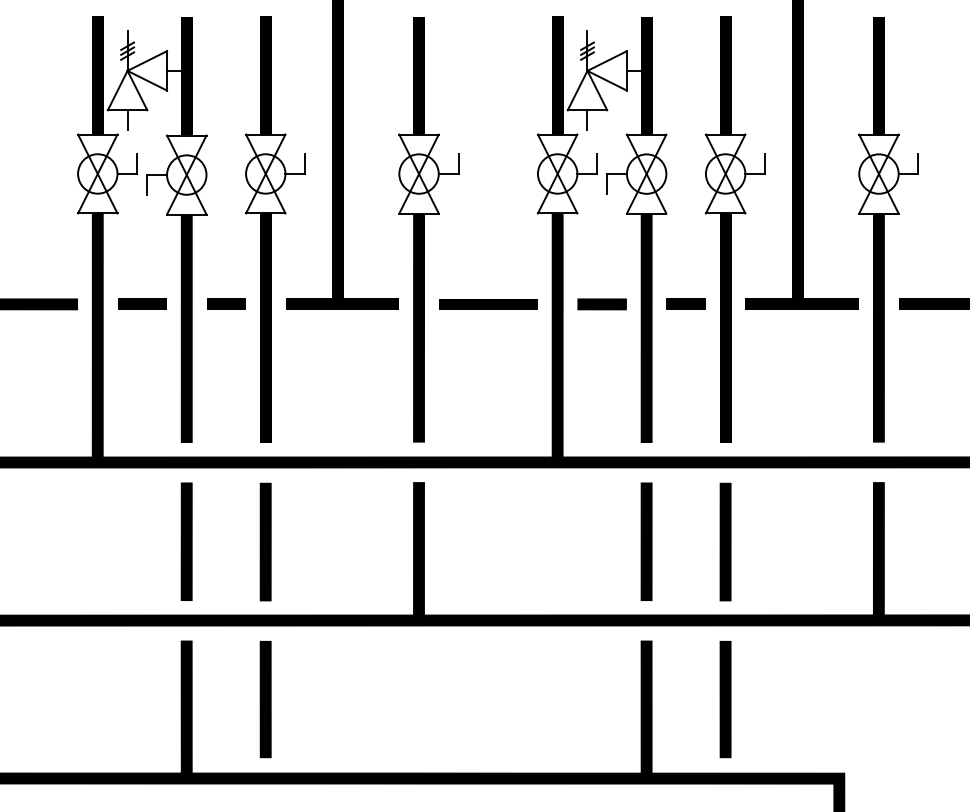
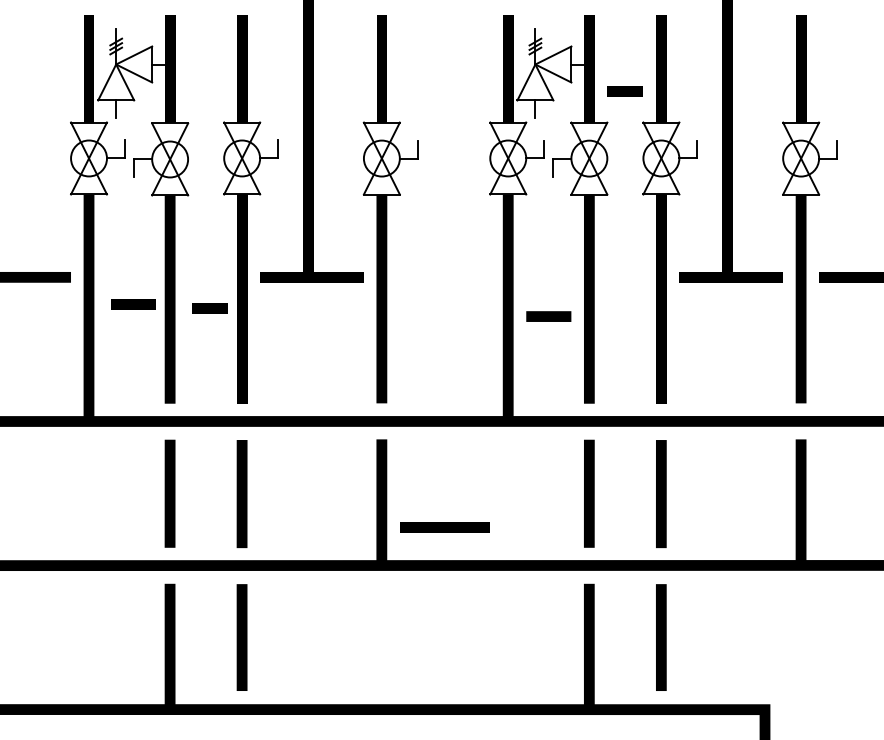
line: (142, 303) -> (133, 303), moved
line: (226, 303) -> (209, 307), moved
line: (685, 303) -> (624, 90), moved
line: (488, 304) -> (445, 527), moved
line: (601, 304) -> (548, 316), moved

